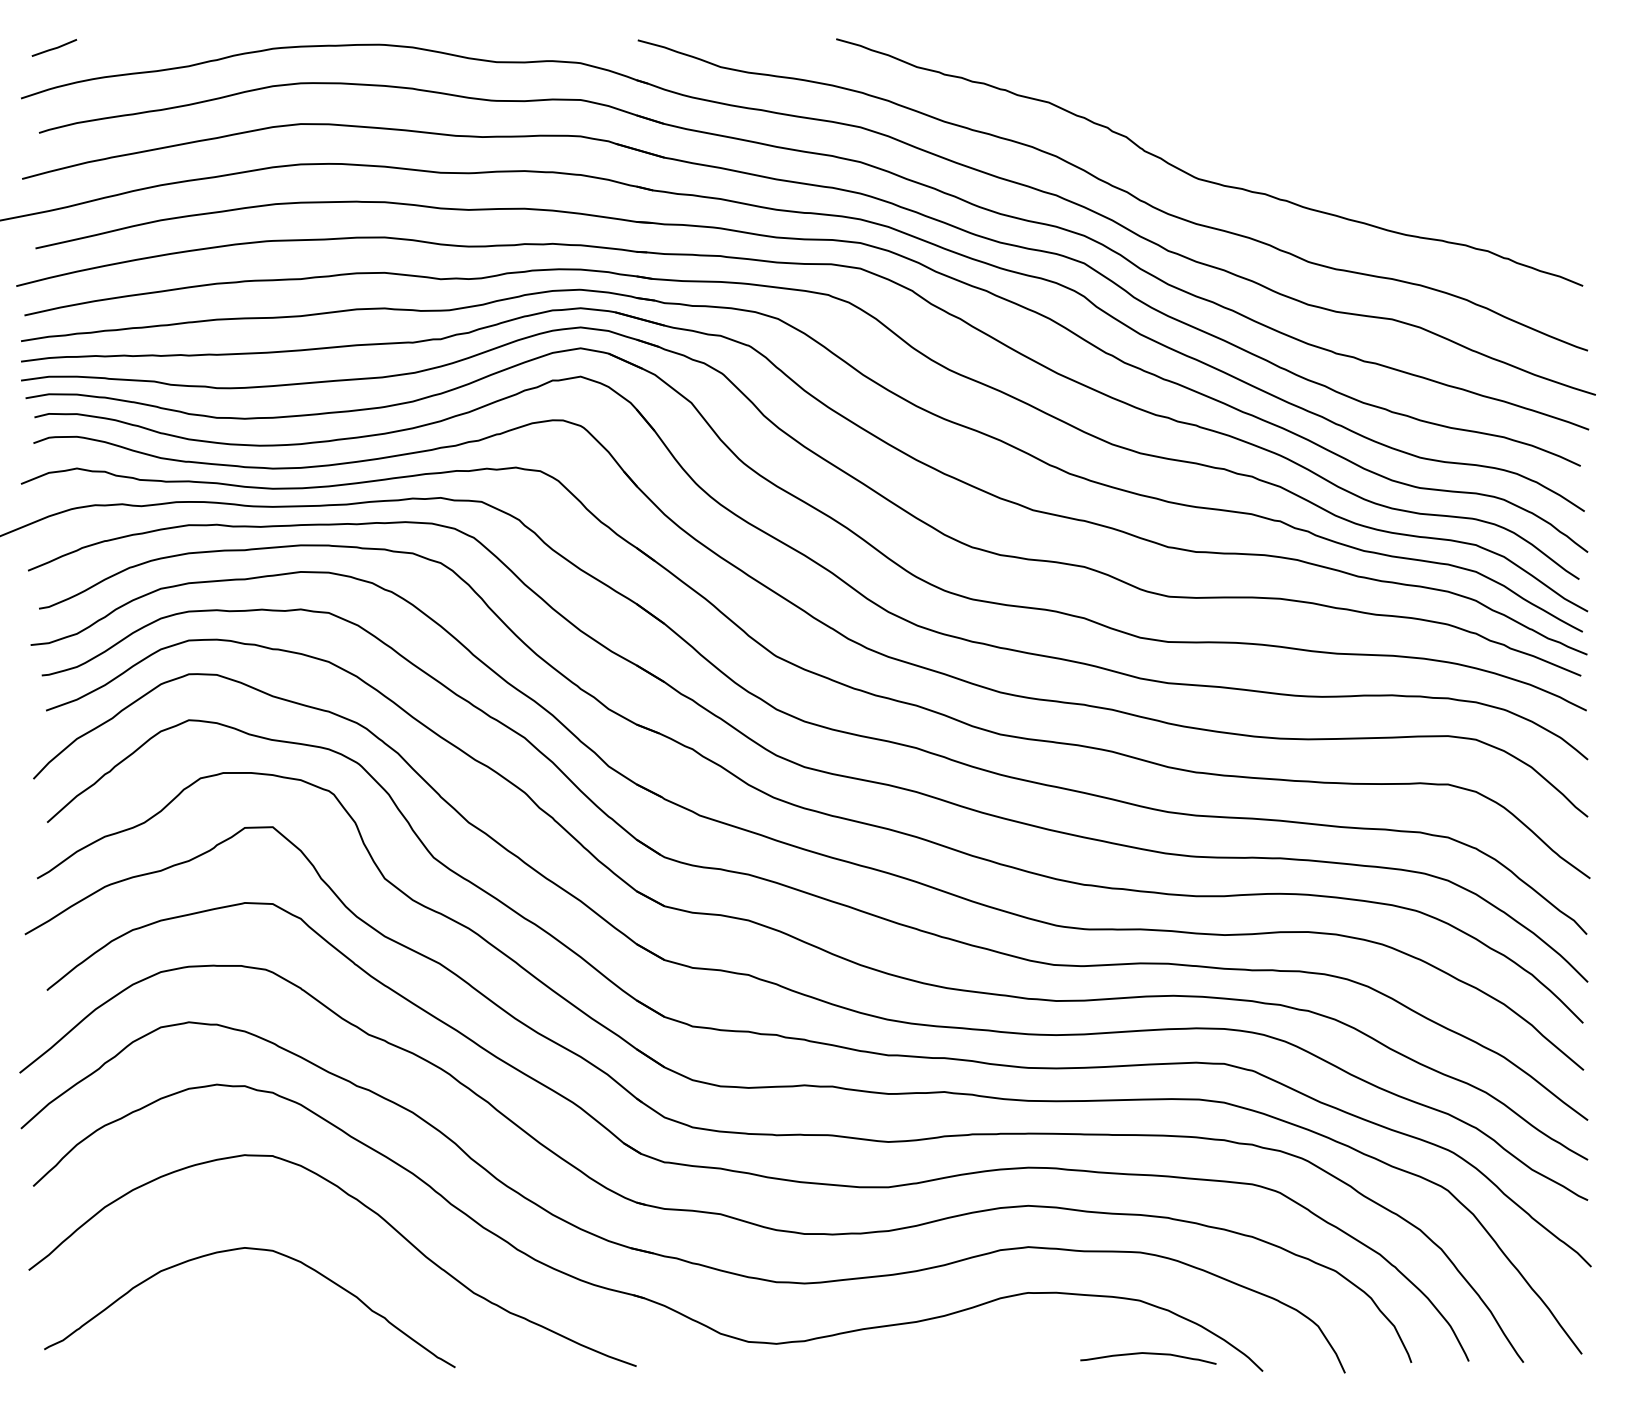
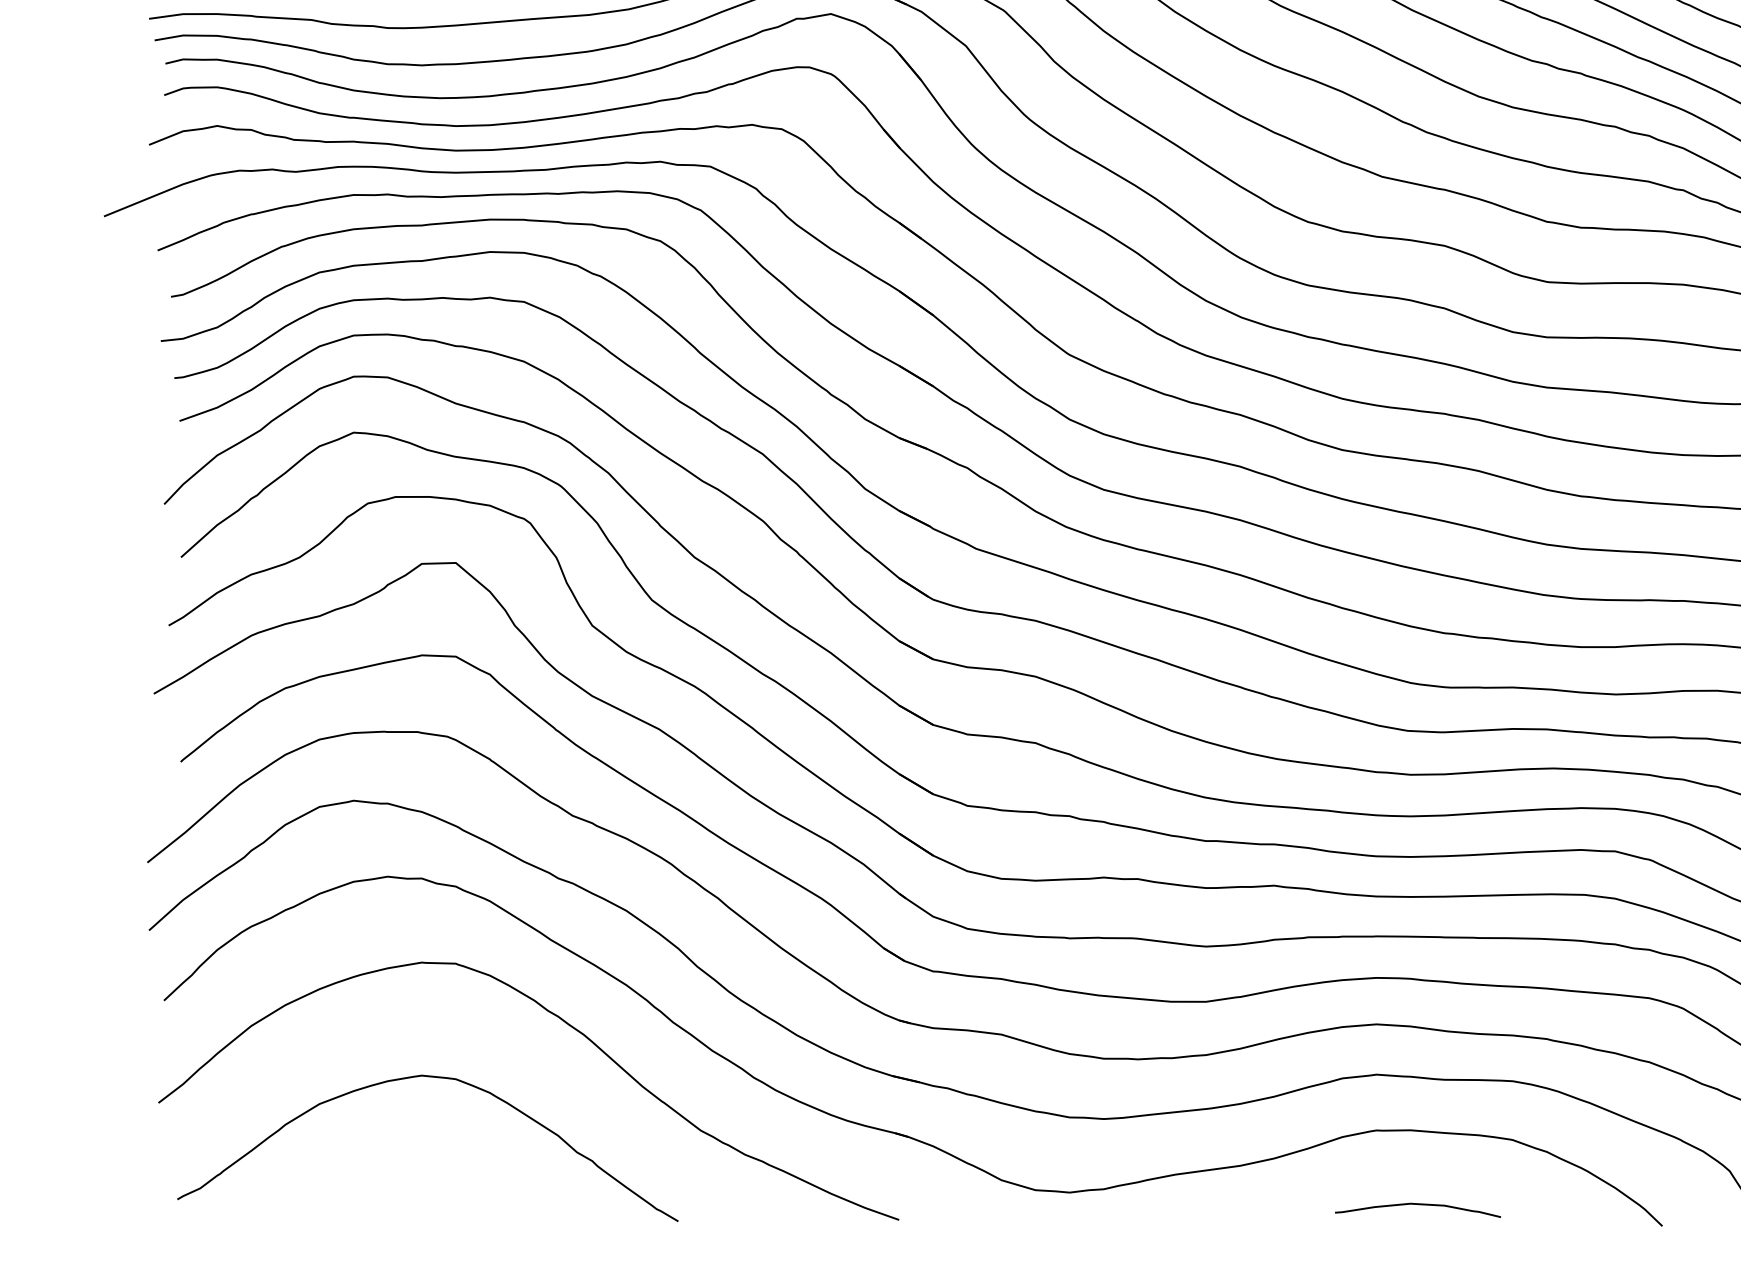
curve: (1148, 1354) -> (1418, 1205), moved

